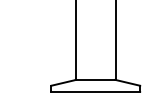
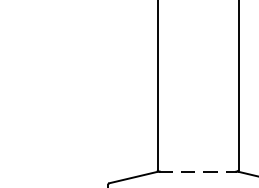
line: (96, 79) -> (199, 170), solid -> dashed

